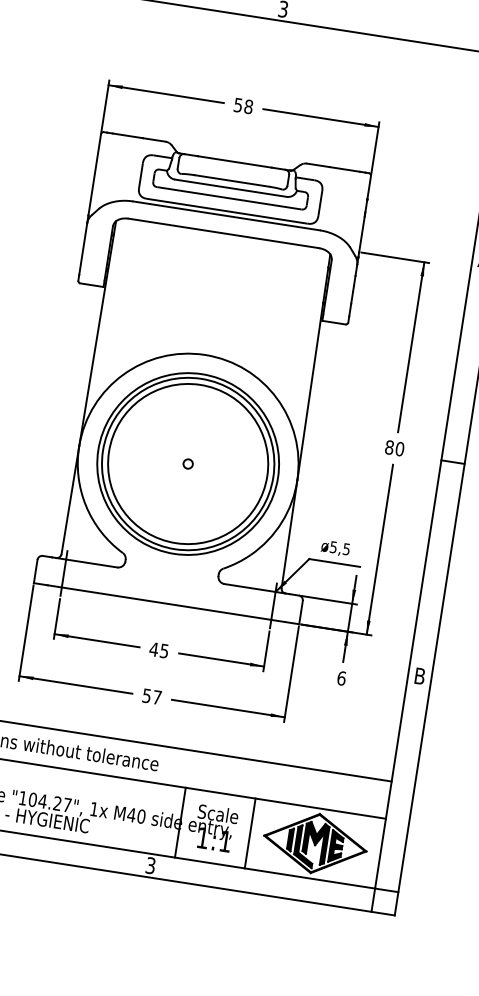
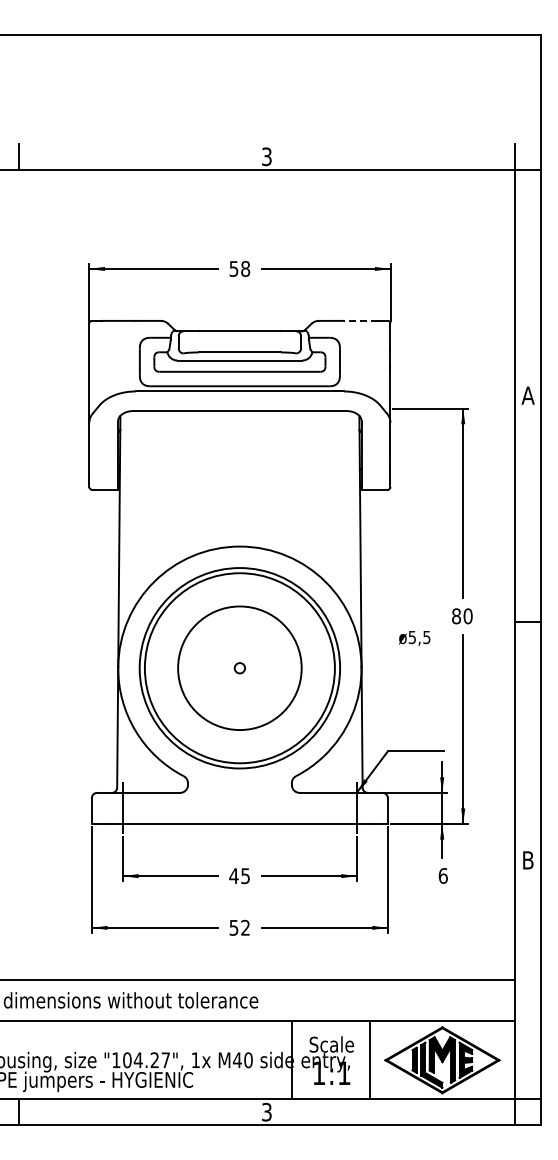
line: (344, 169) -> (360, 320), solid -> dashed
circle: (187, 464) -> (239, 668), size x0.7
text: (335, 548) -> (414, 638), moved
text: (157, 697) -> (245, 927), 57 -> 52

